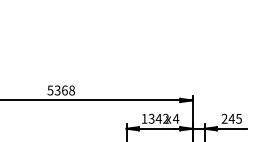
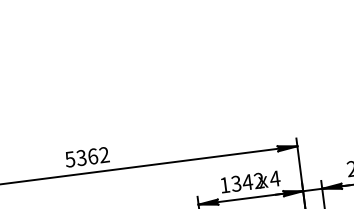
text: (71, 90) -> (103, 155), 5368 -> 5362

